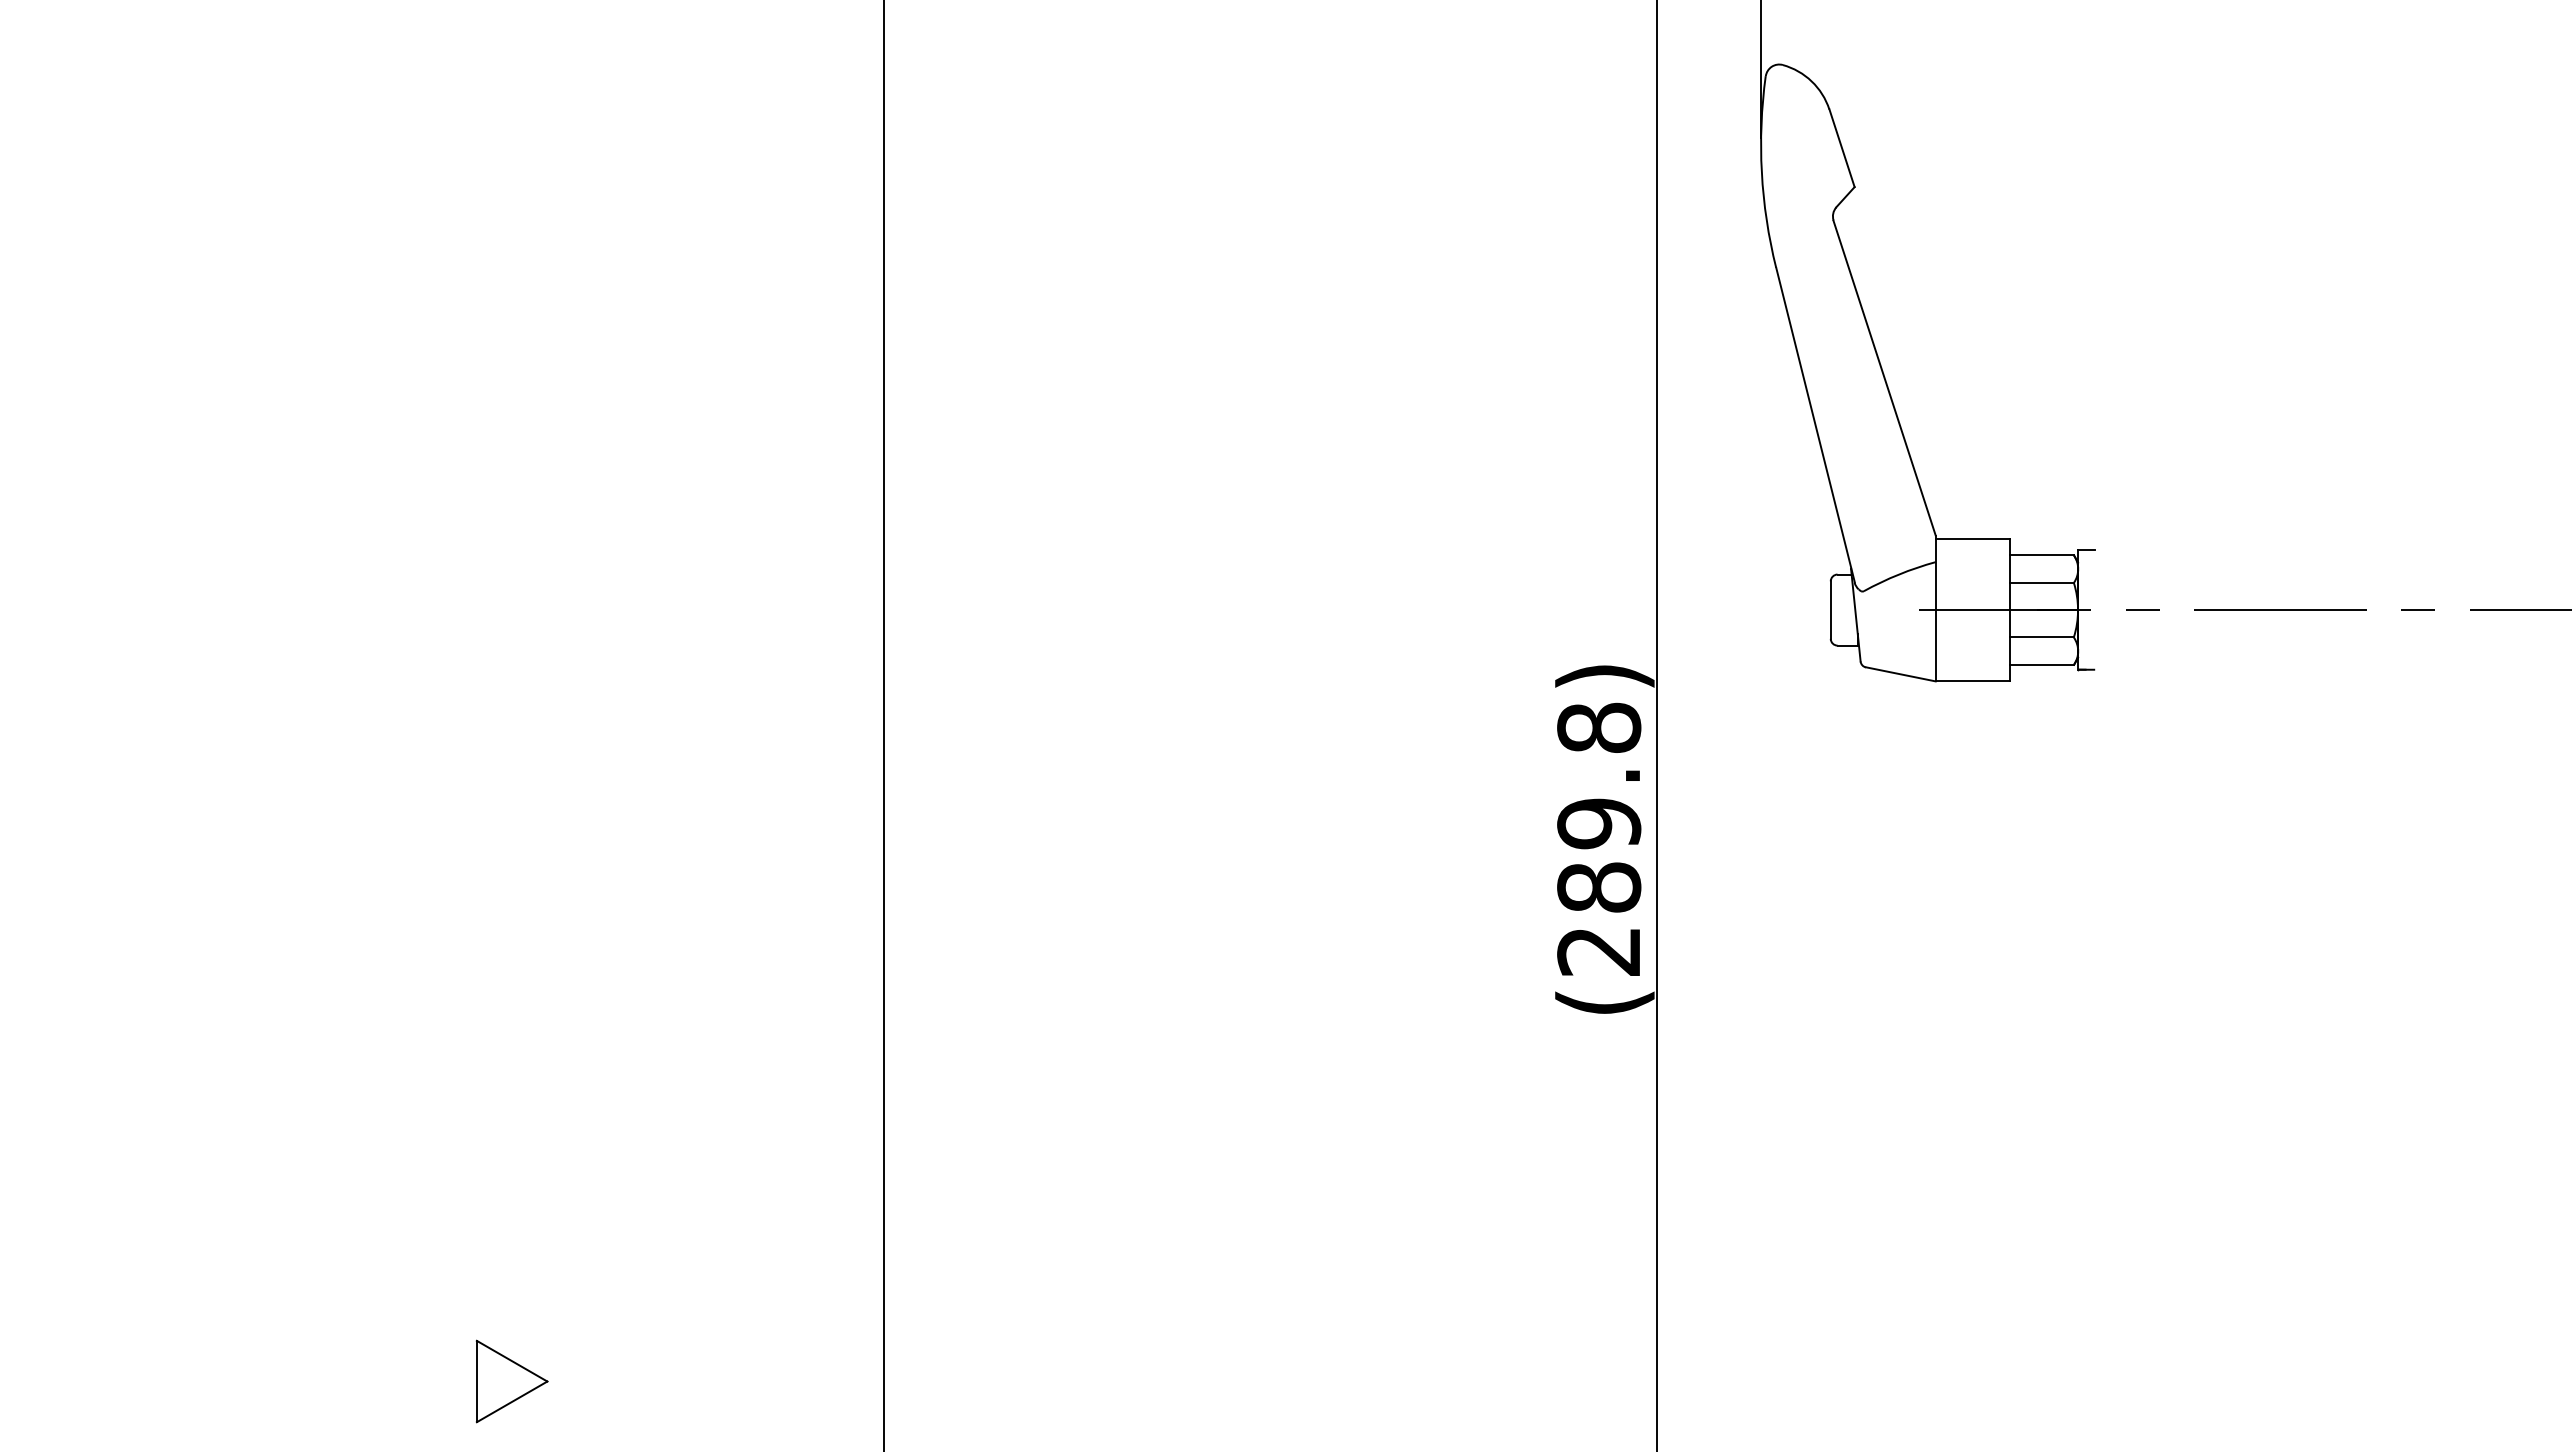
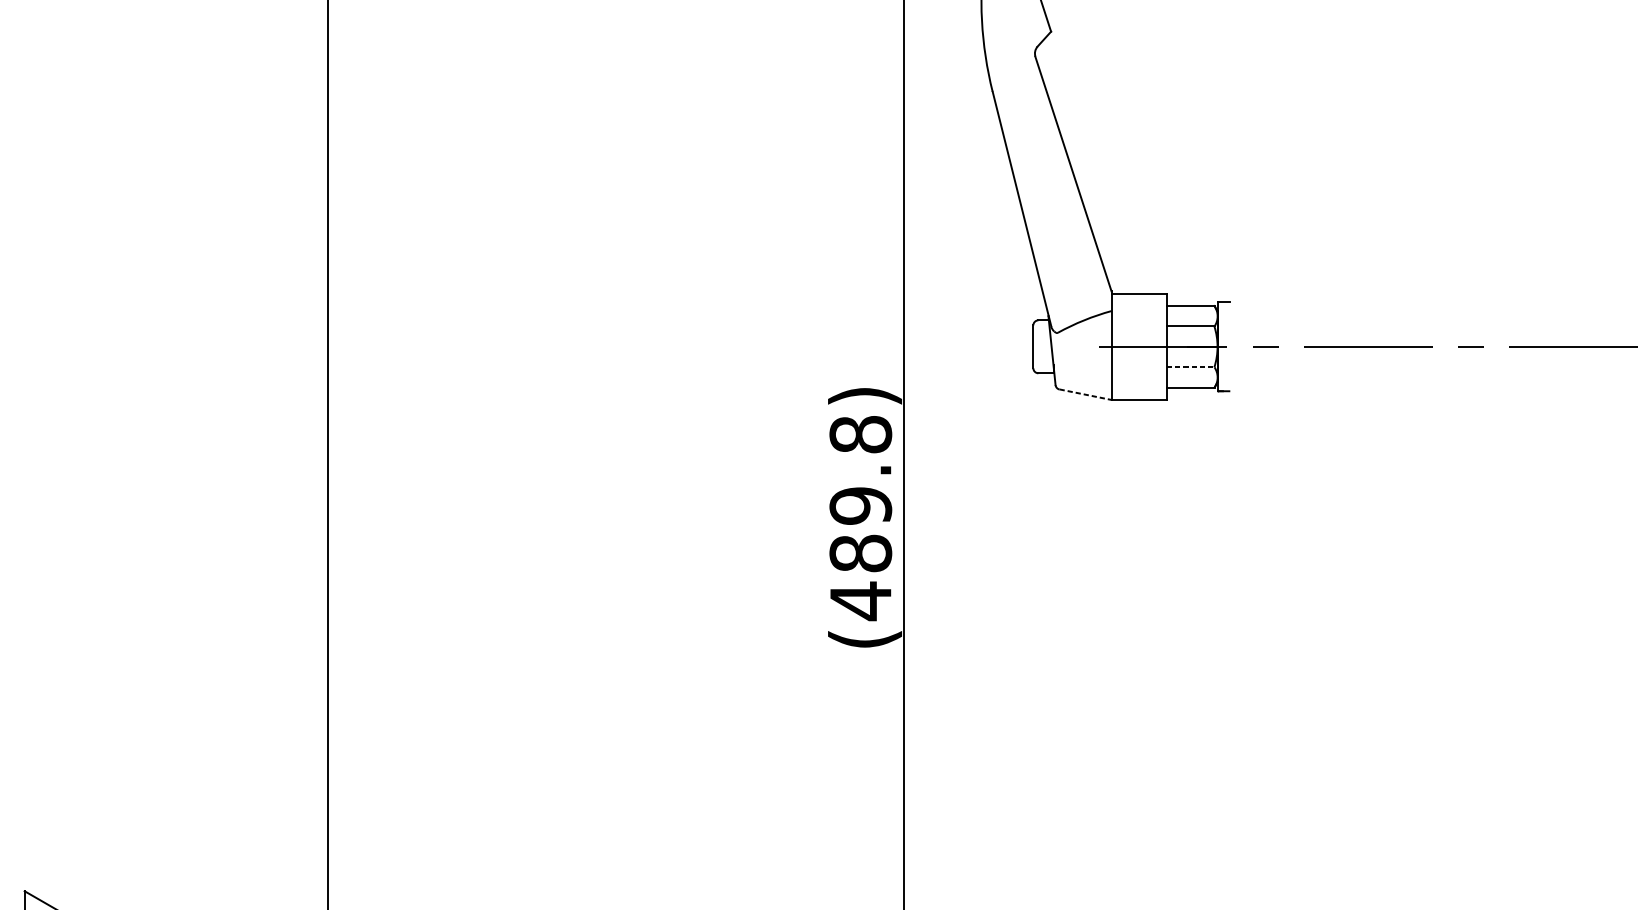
line: (2042, 637) -> (1191, 367), solid -> dashed
line: (1900, 674) -> (1085, 394), solid -> dashed
text: (1598, 951) -> (860, 601), (289.8) -> (489.8)

